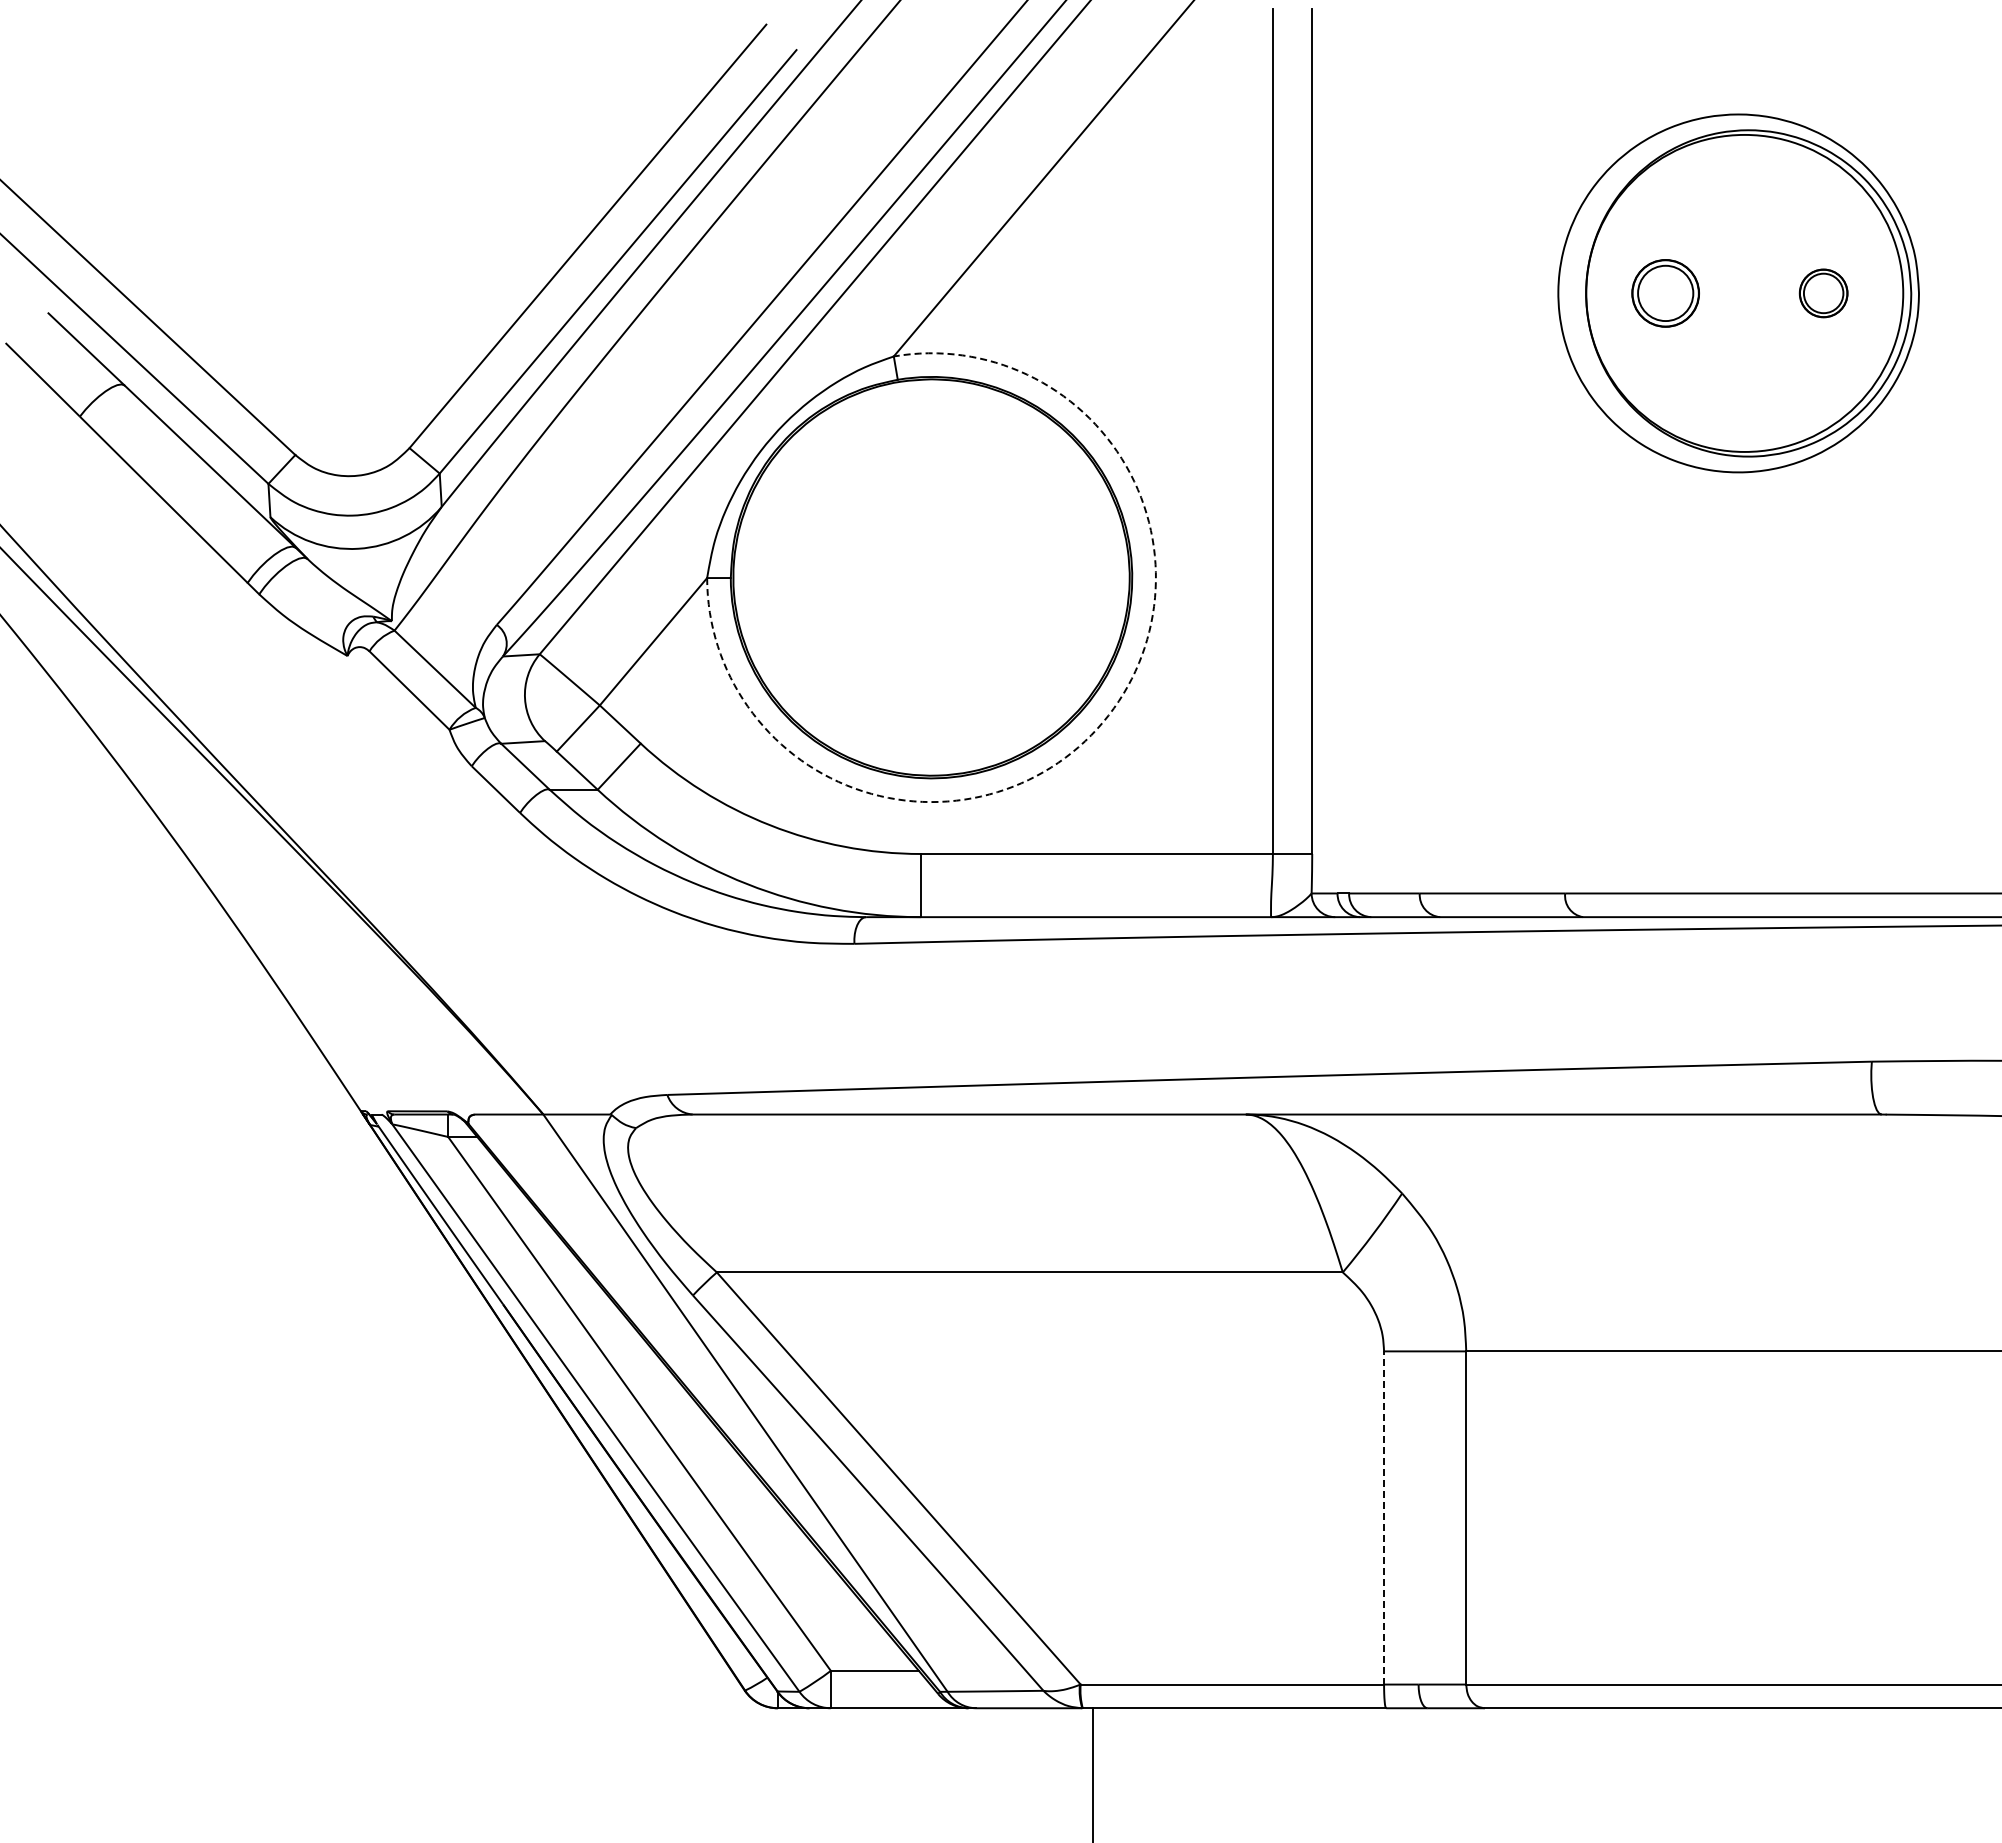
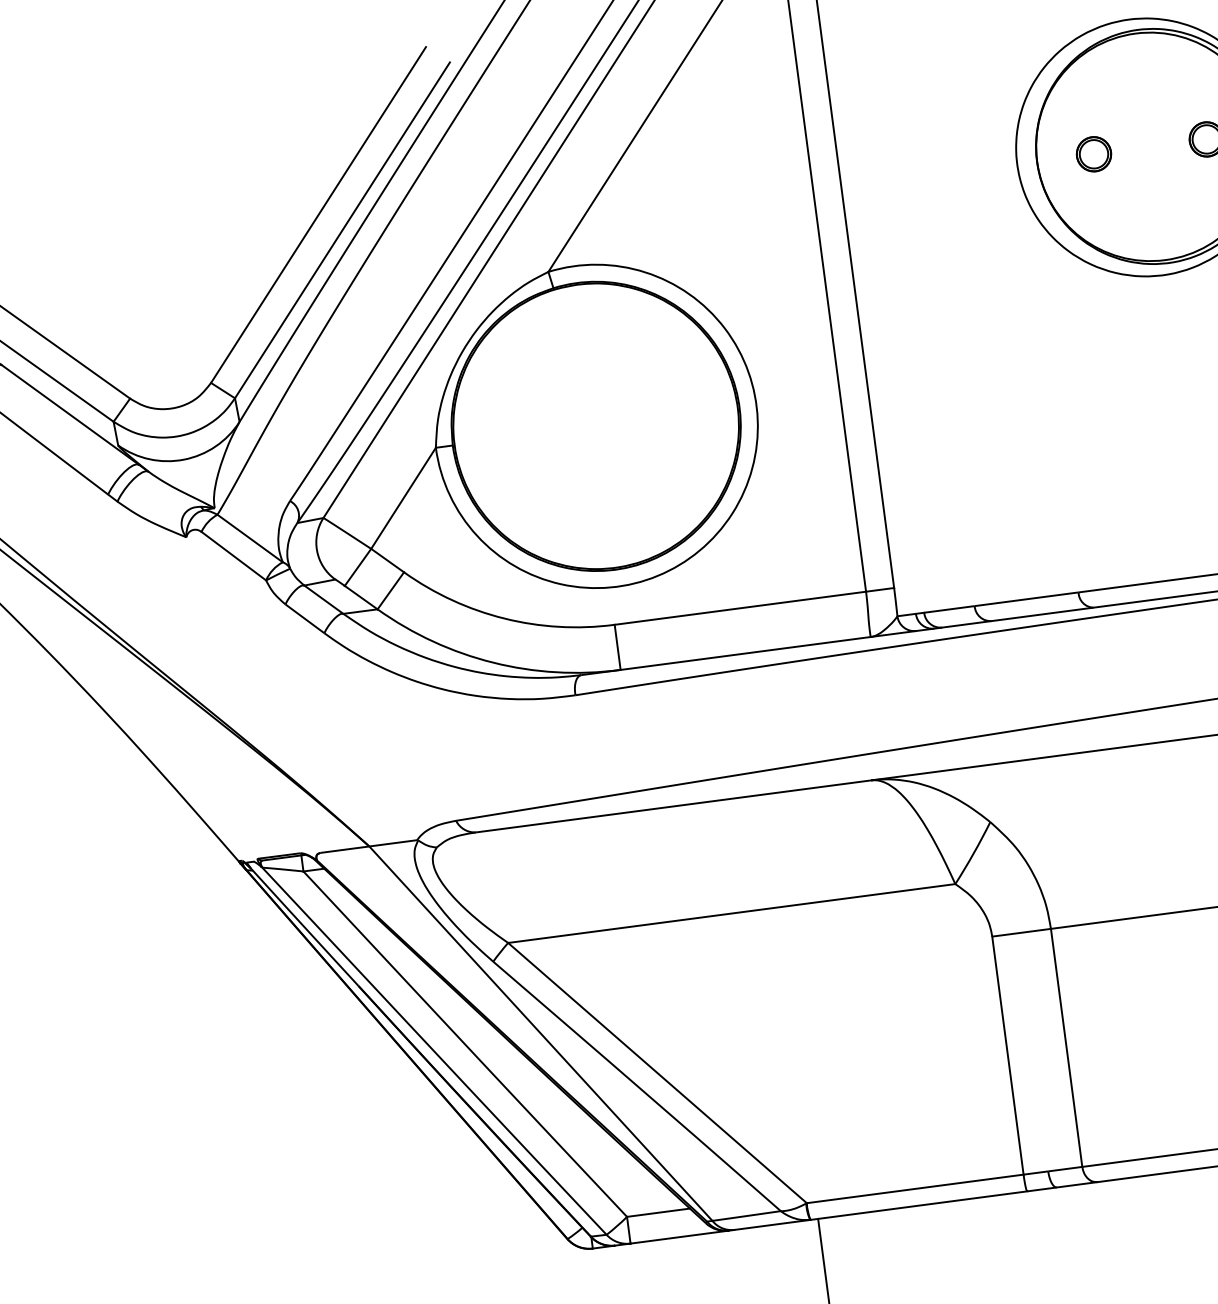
part: (1665, 293) -> (1093, 154), size x0.71
arc: (1103, 722) -> (732, 513), dashed -> solid
line: (1384, 1517) -> (1008, 1055), dashed -> solid

